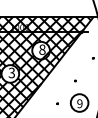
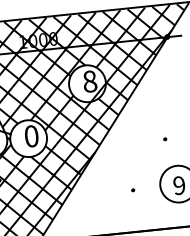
text: (11, 72) -> (30, 135), 3 -> 0

